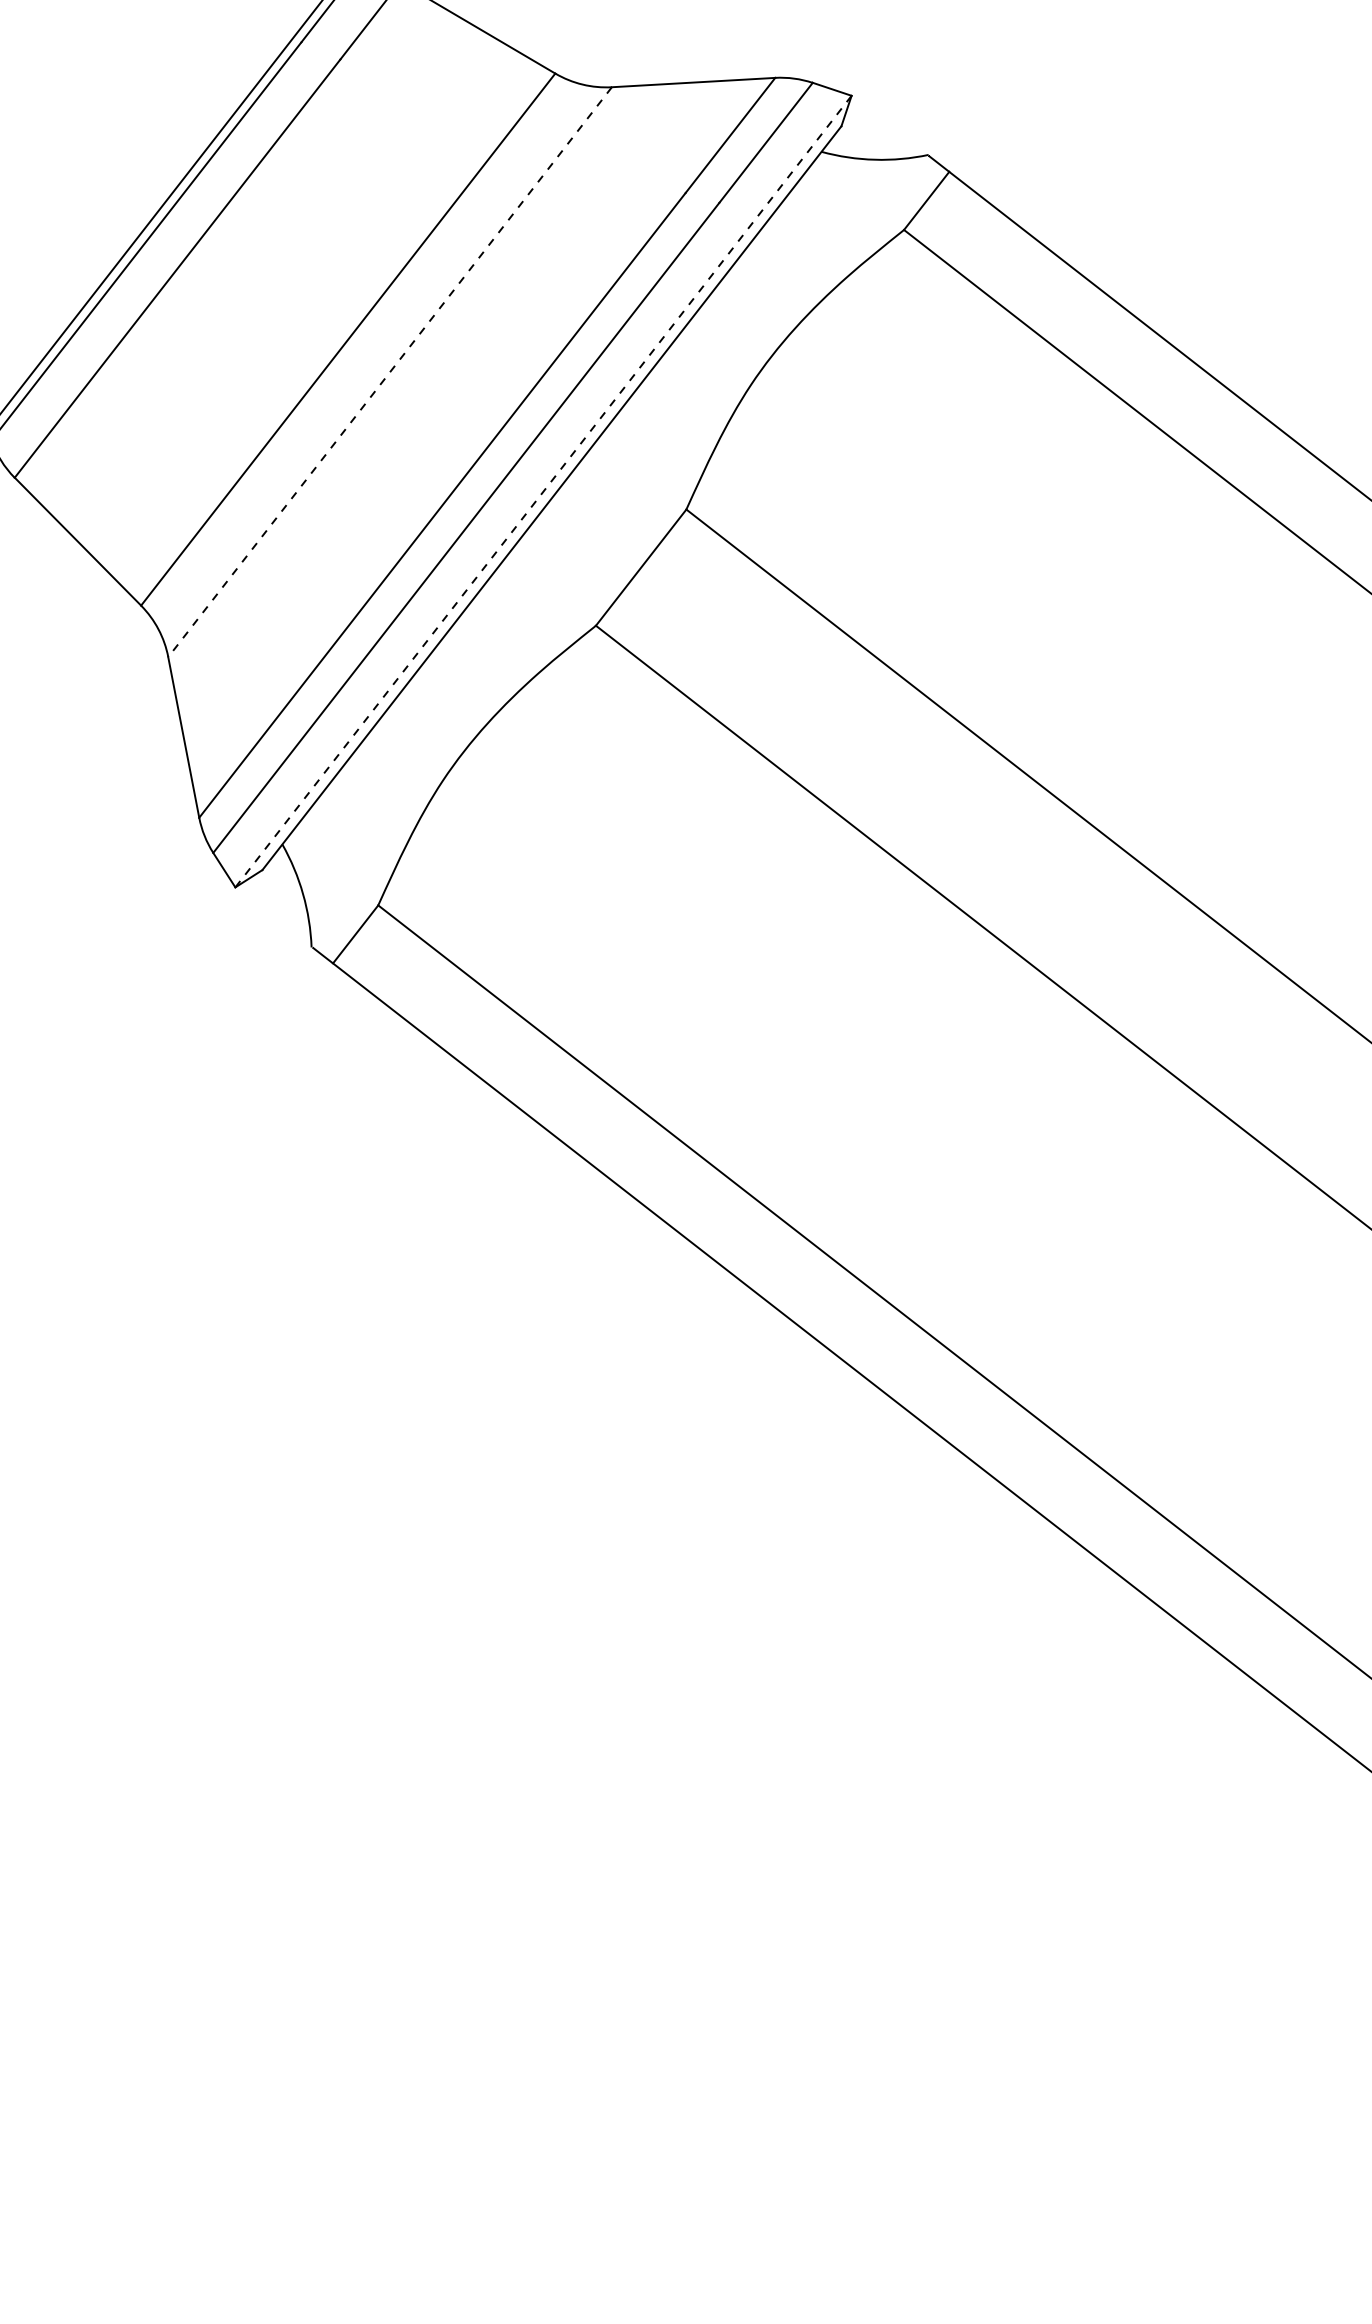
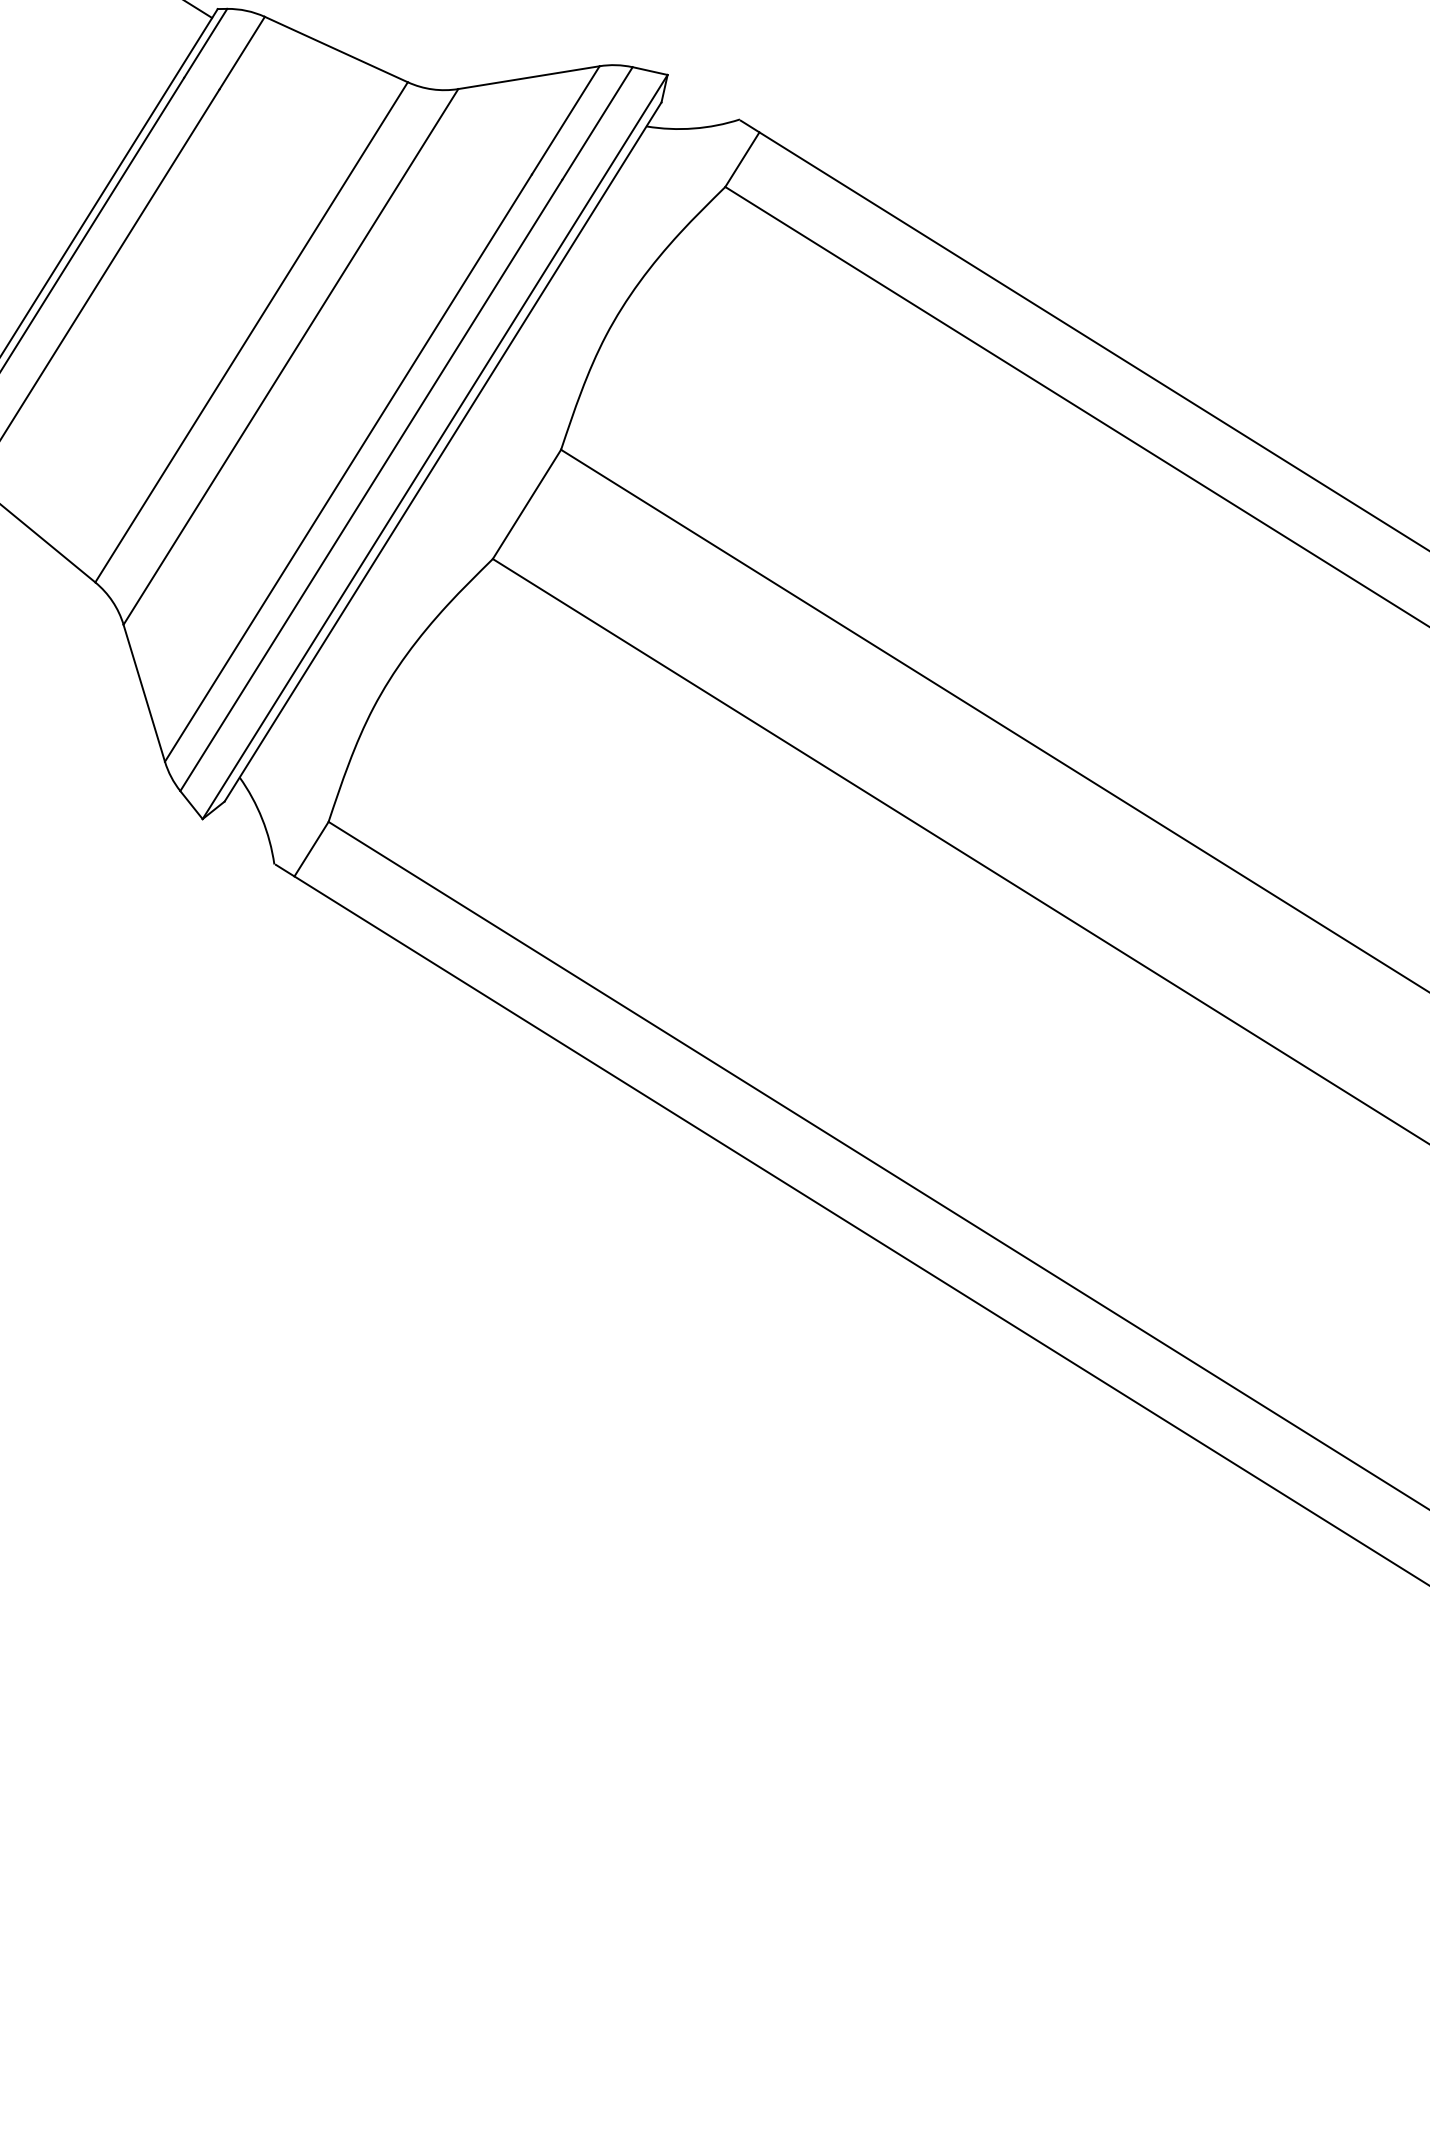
line: (389, 371) -> (290, 356), dashed -> solid
line: (543, 492) -> (435, 447), dashed -> solid

